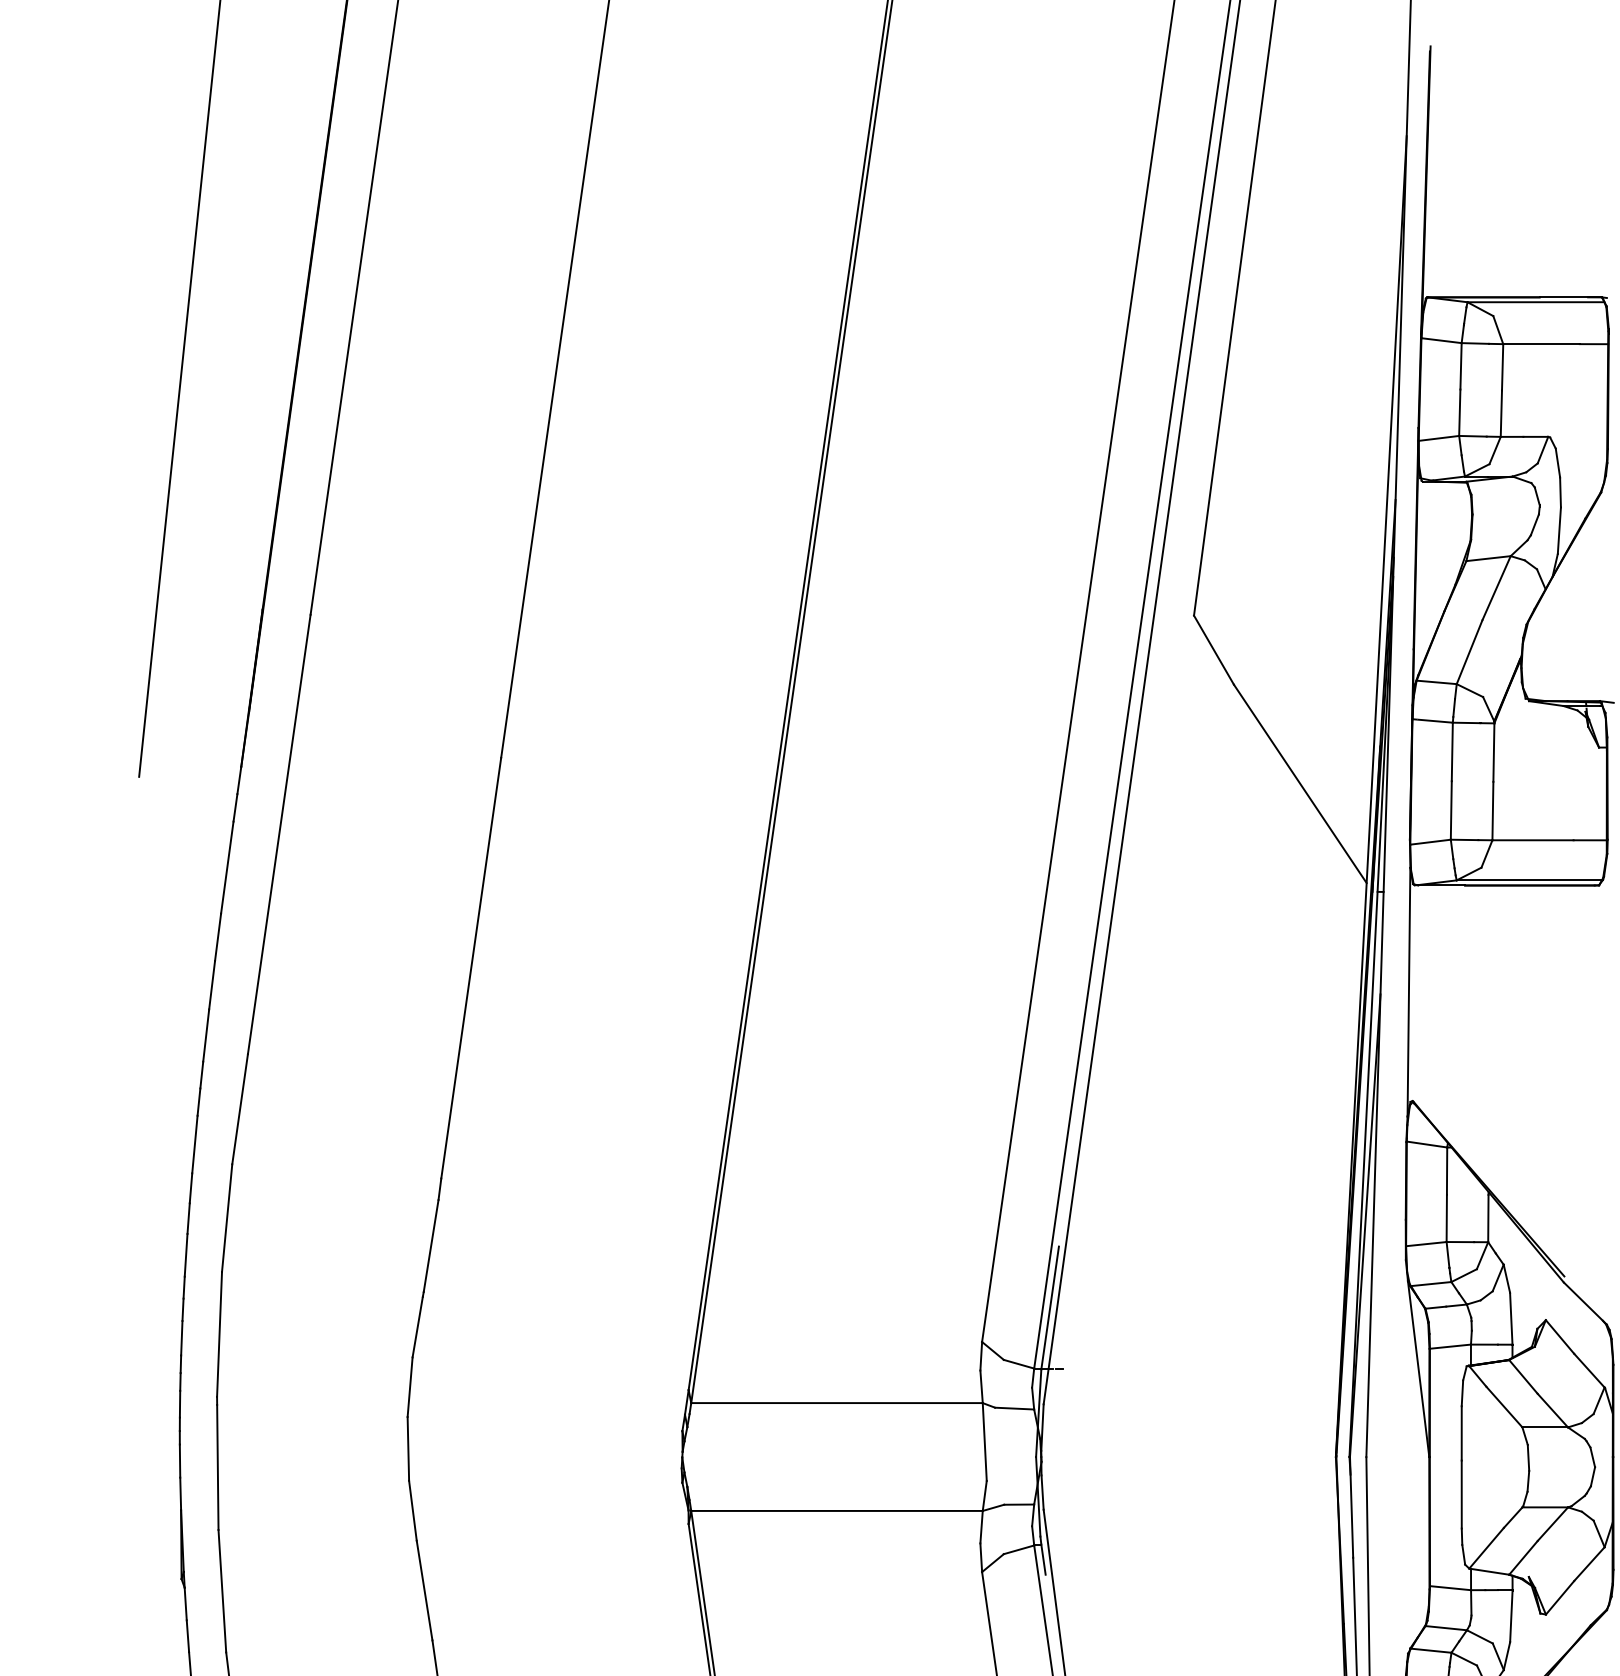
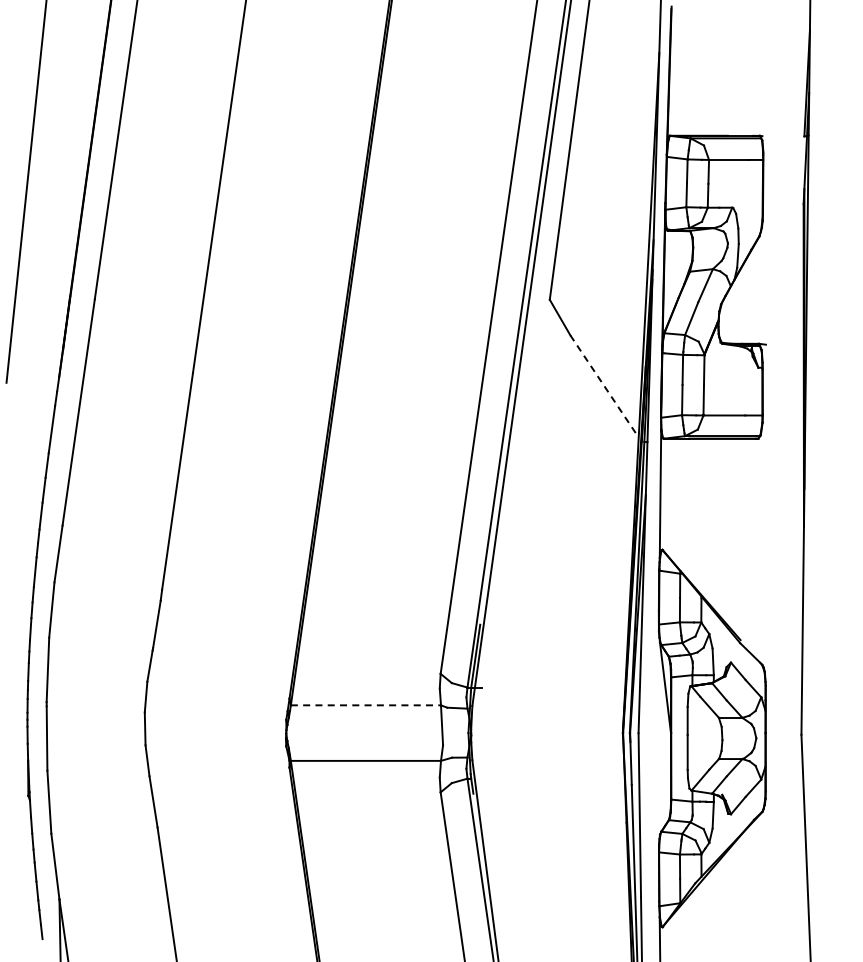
line: (1300, 784) -> (604, 386), solid -> dashed
line: (838, 1403) -> (366, 705), solid -> dashed

